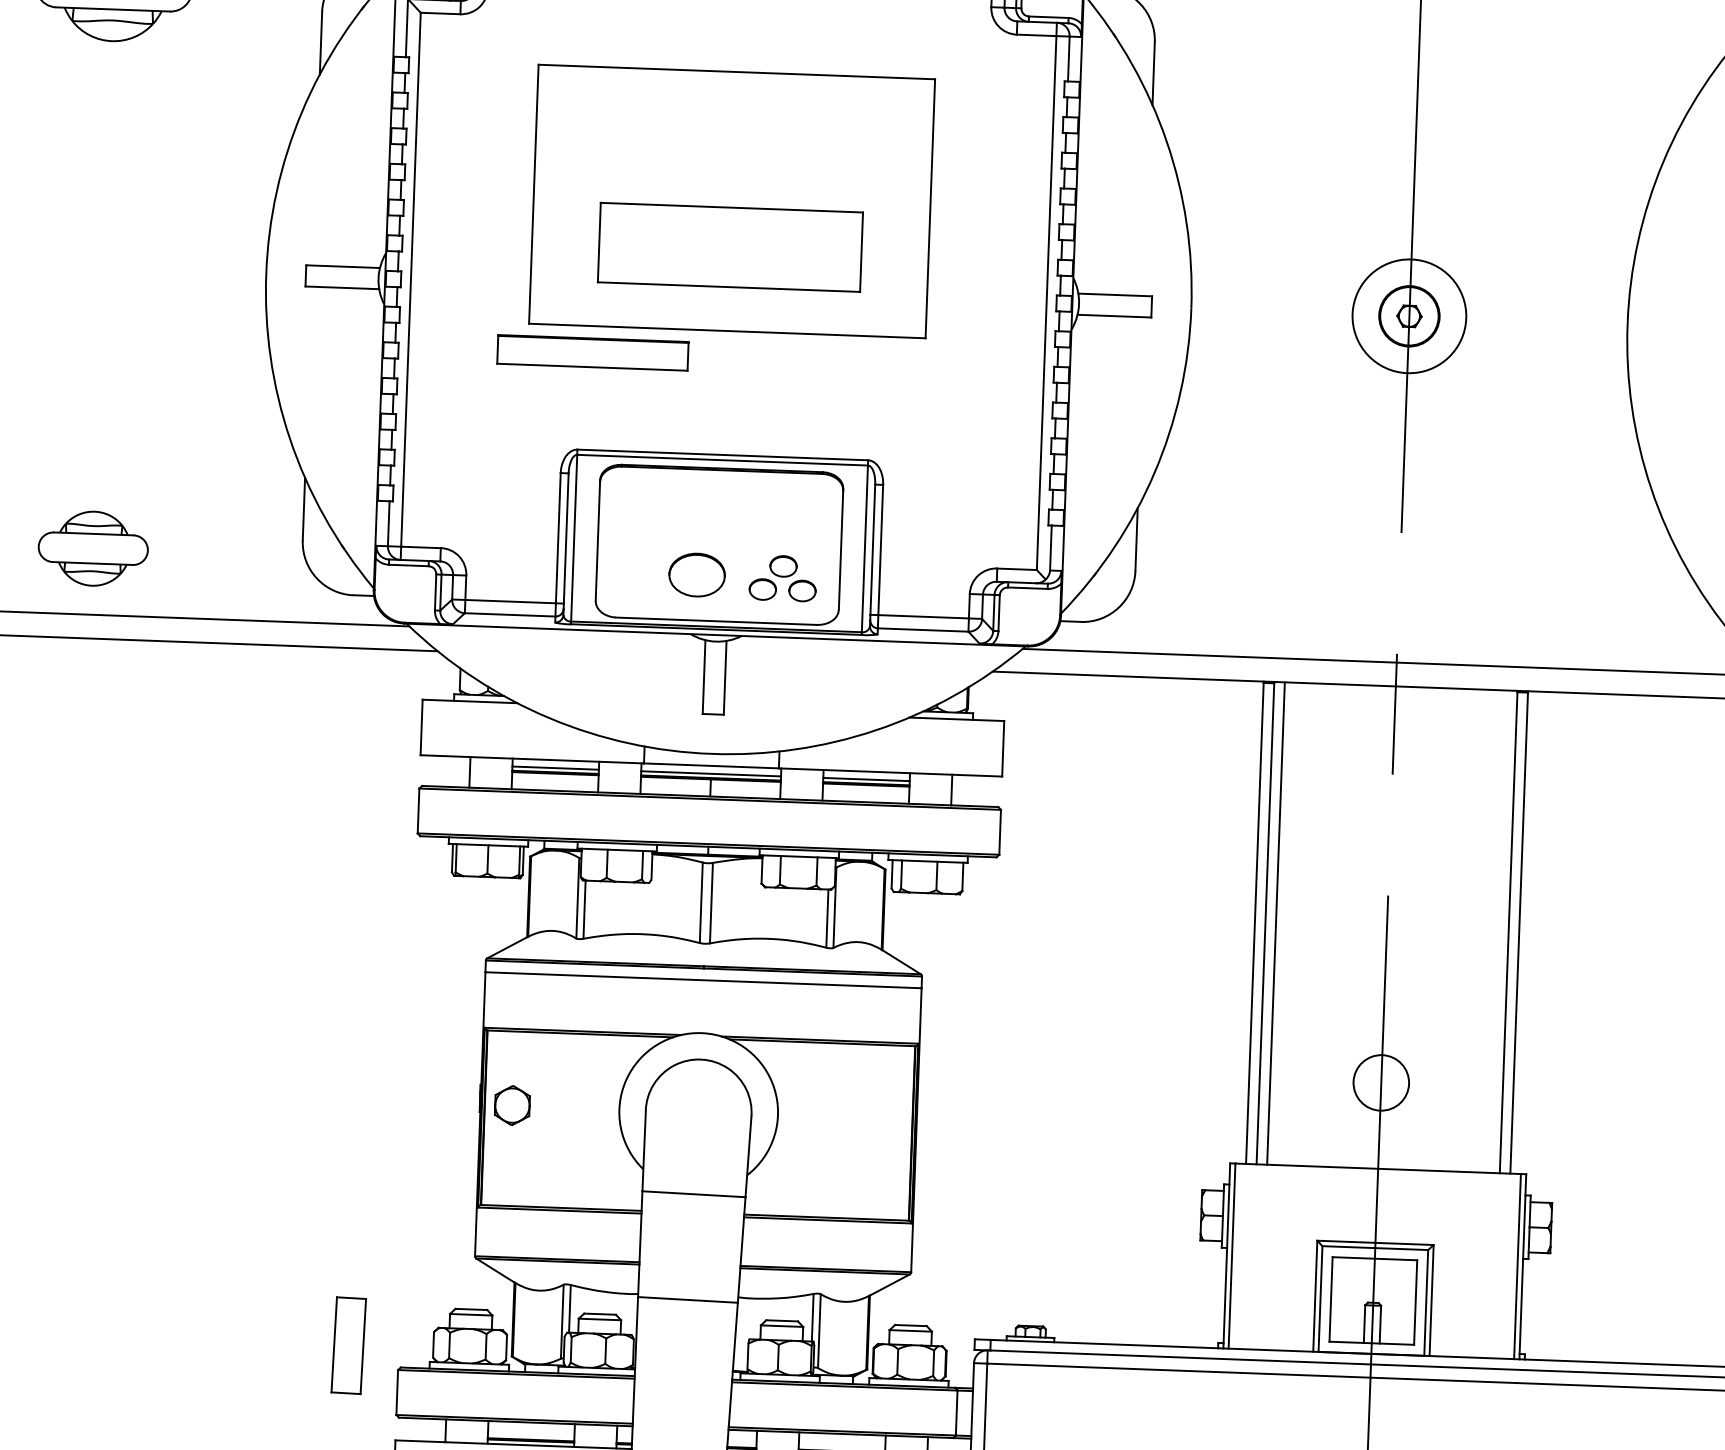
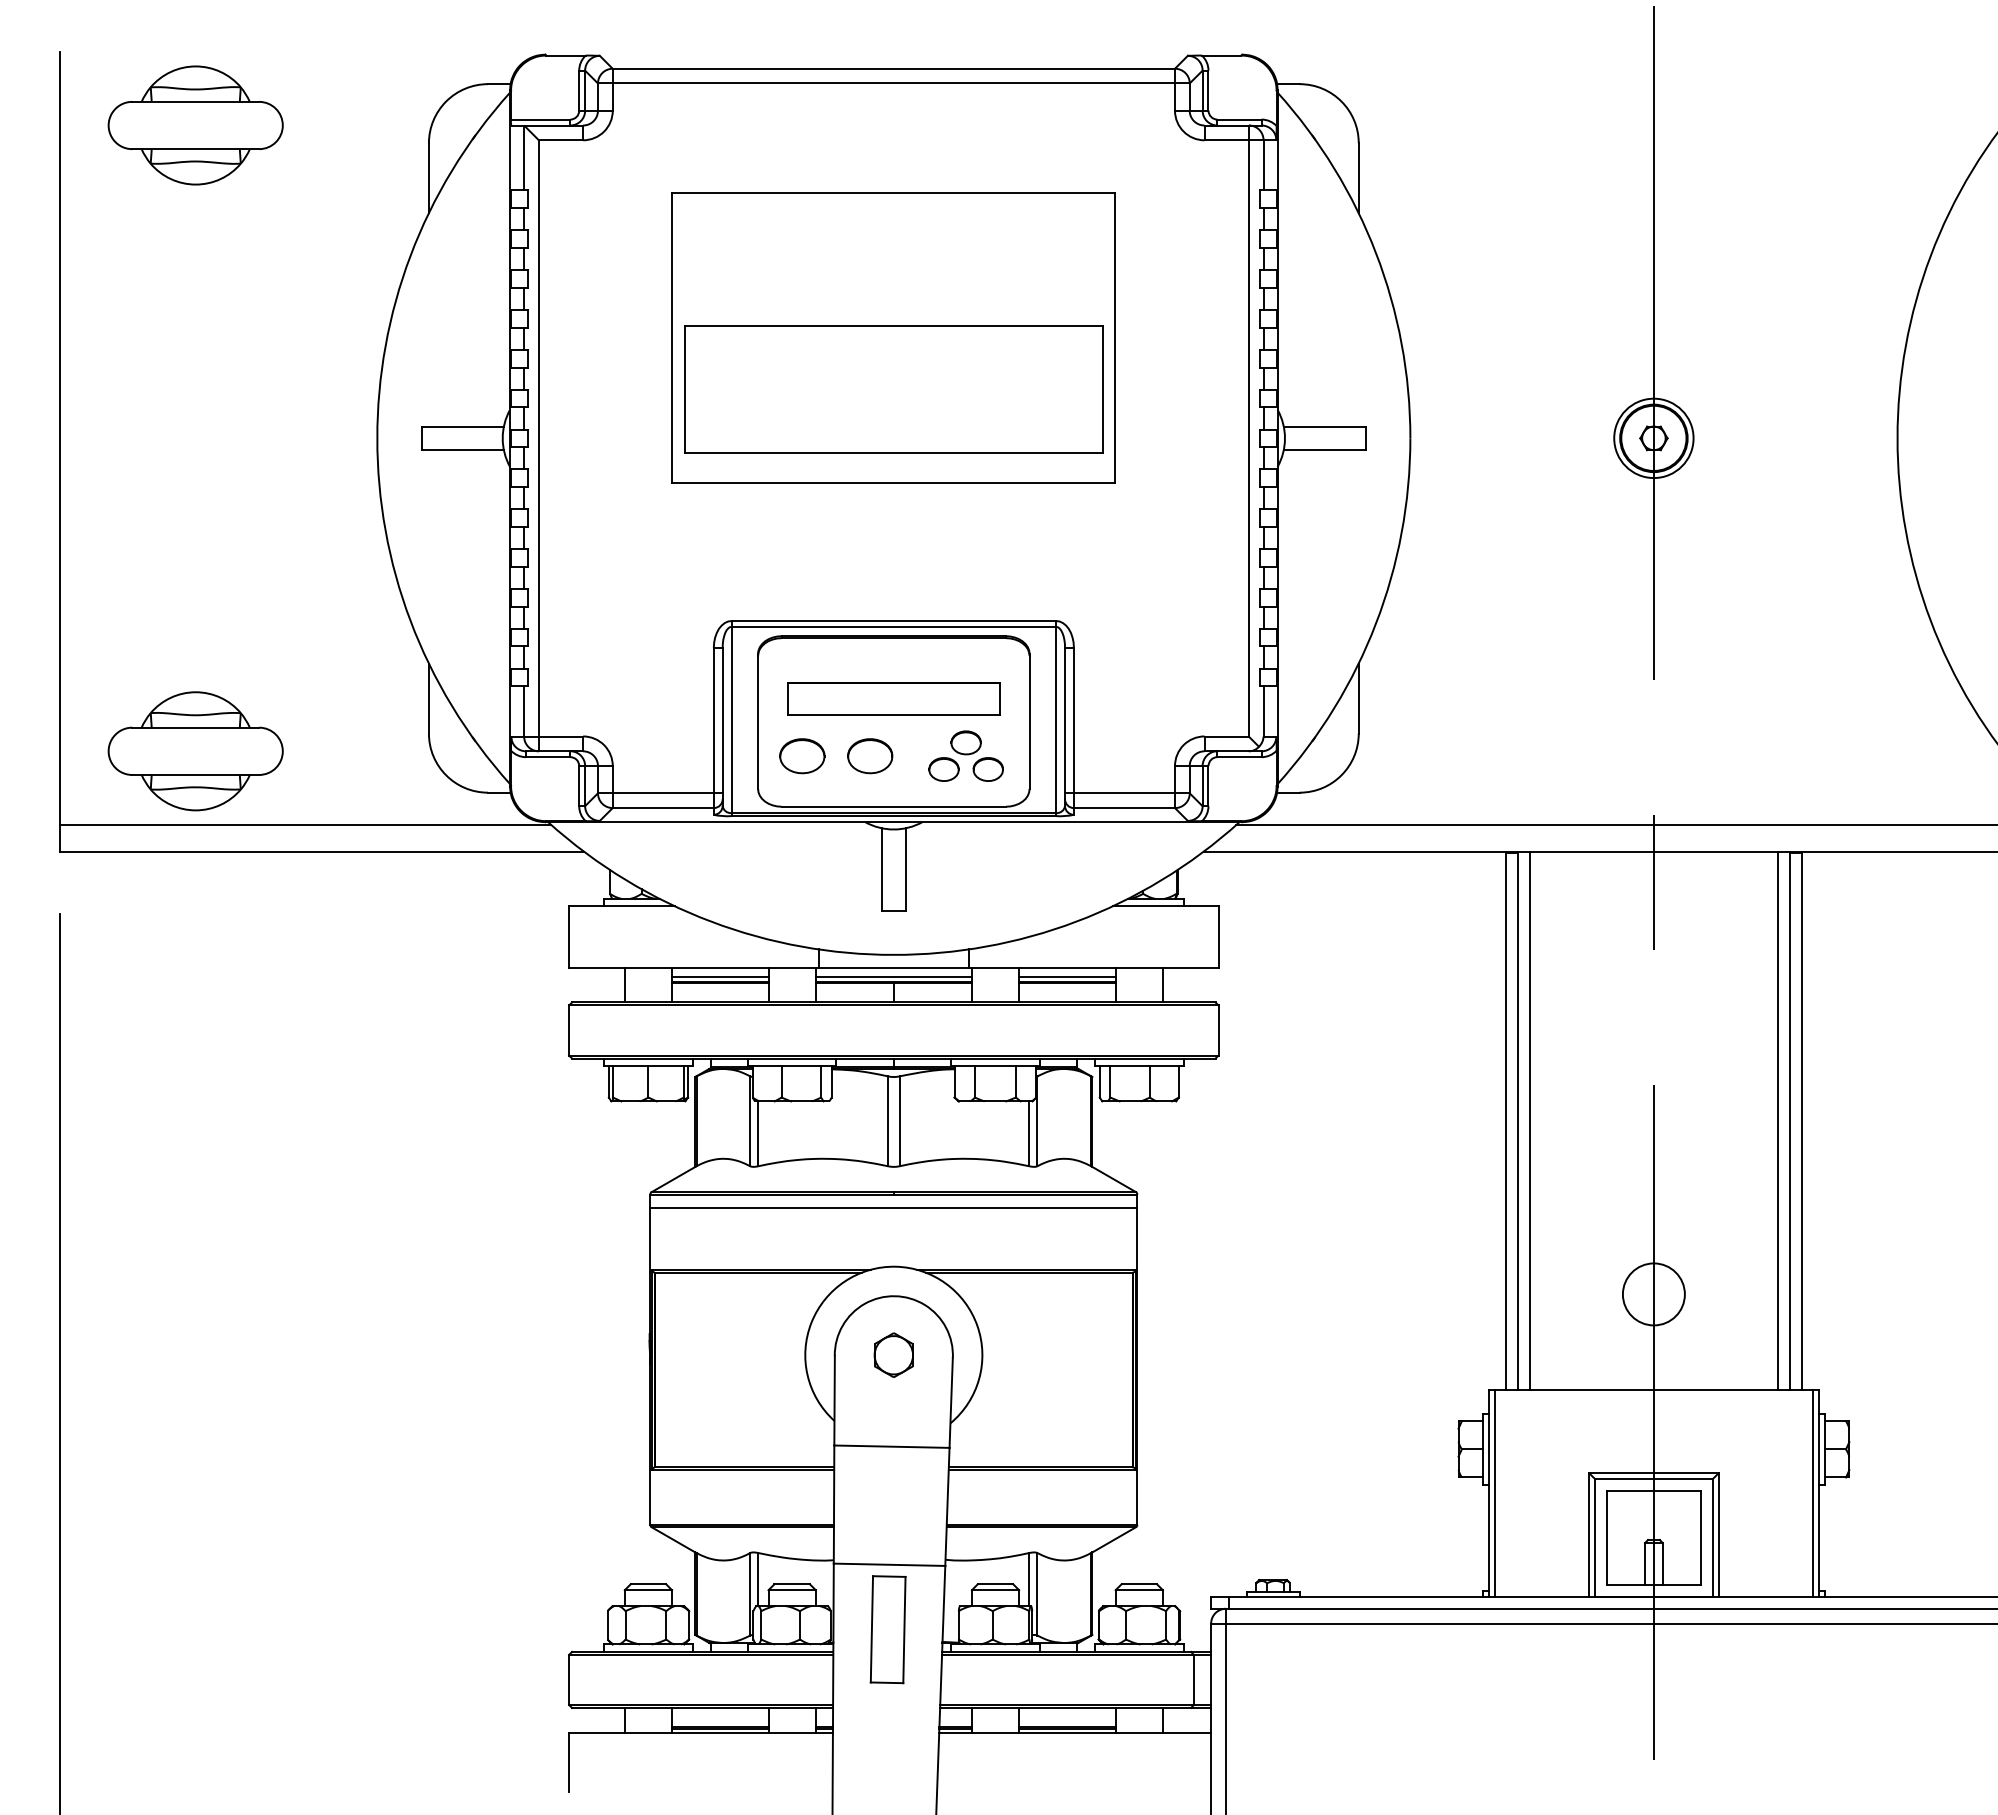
part: (730, 247) -> (893, 389), size x1.43
circle: (1409, 316) -> (1653, 438), size x0.62
part: (592, 352) -> (893, 698), moved
part: (93, 548) -> (195, 751), size x1.43
part: (636, 573) -> (802, 756), added
part: (697, 575) -> (870, 756), size x0.71
line: (1497, 931) -> (1777, 1120), added
part: (512, 1104) -> (893, 1354), moved
part: (348, 1345) -> (887, 1629), moved

